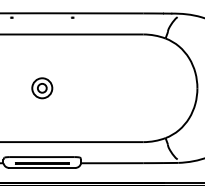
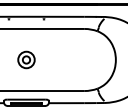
part: (42, 87) -> (26, 59), size x1.43

